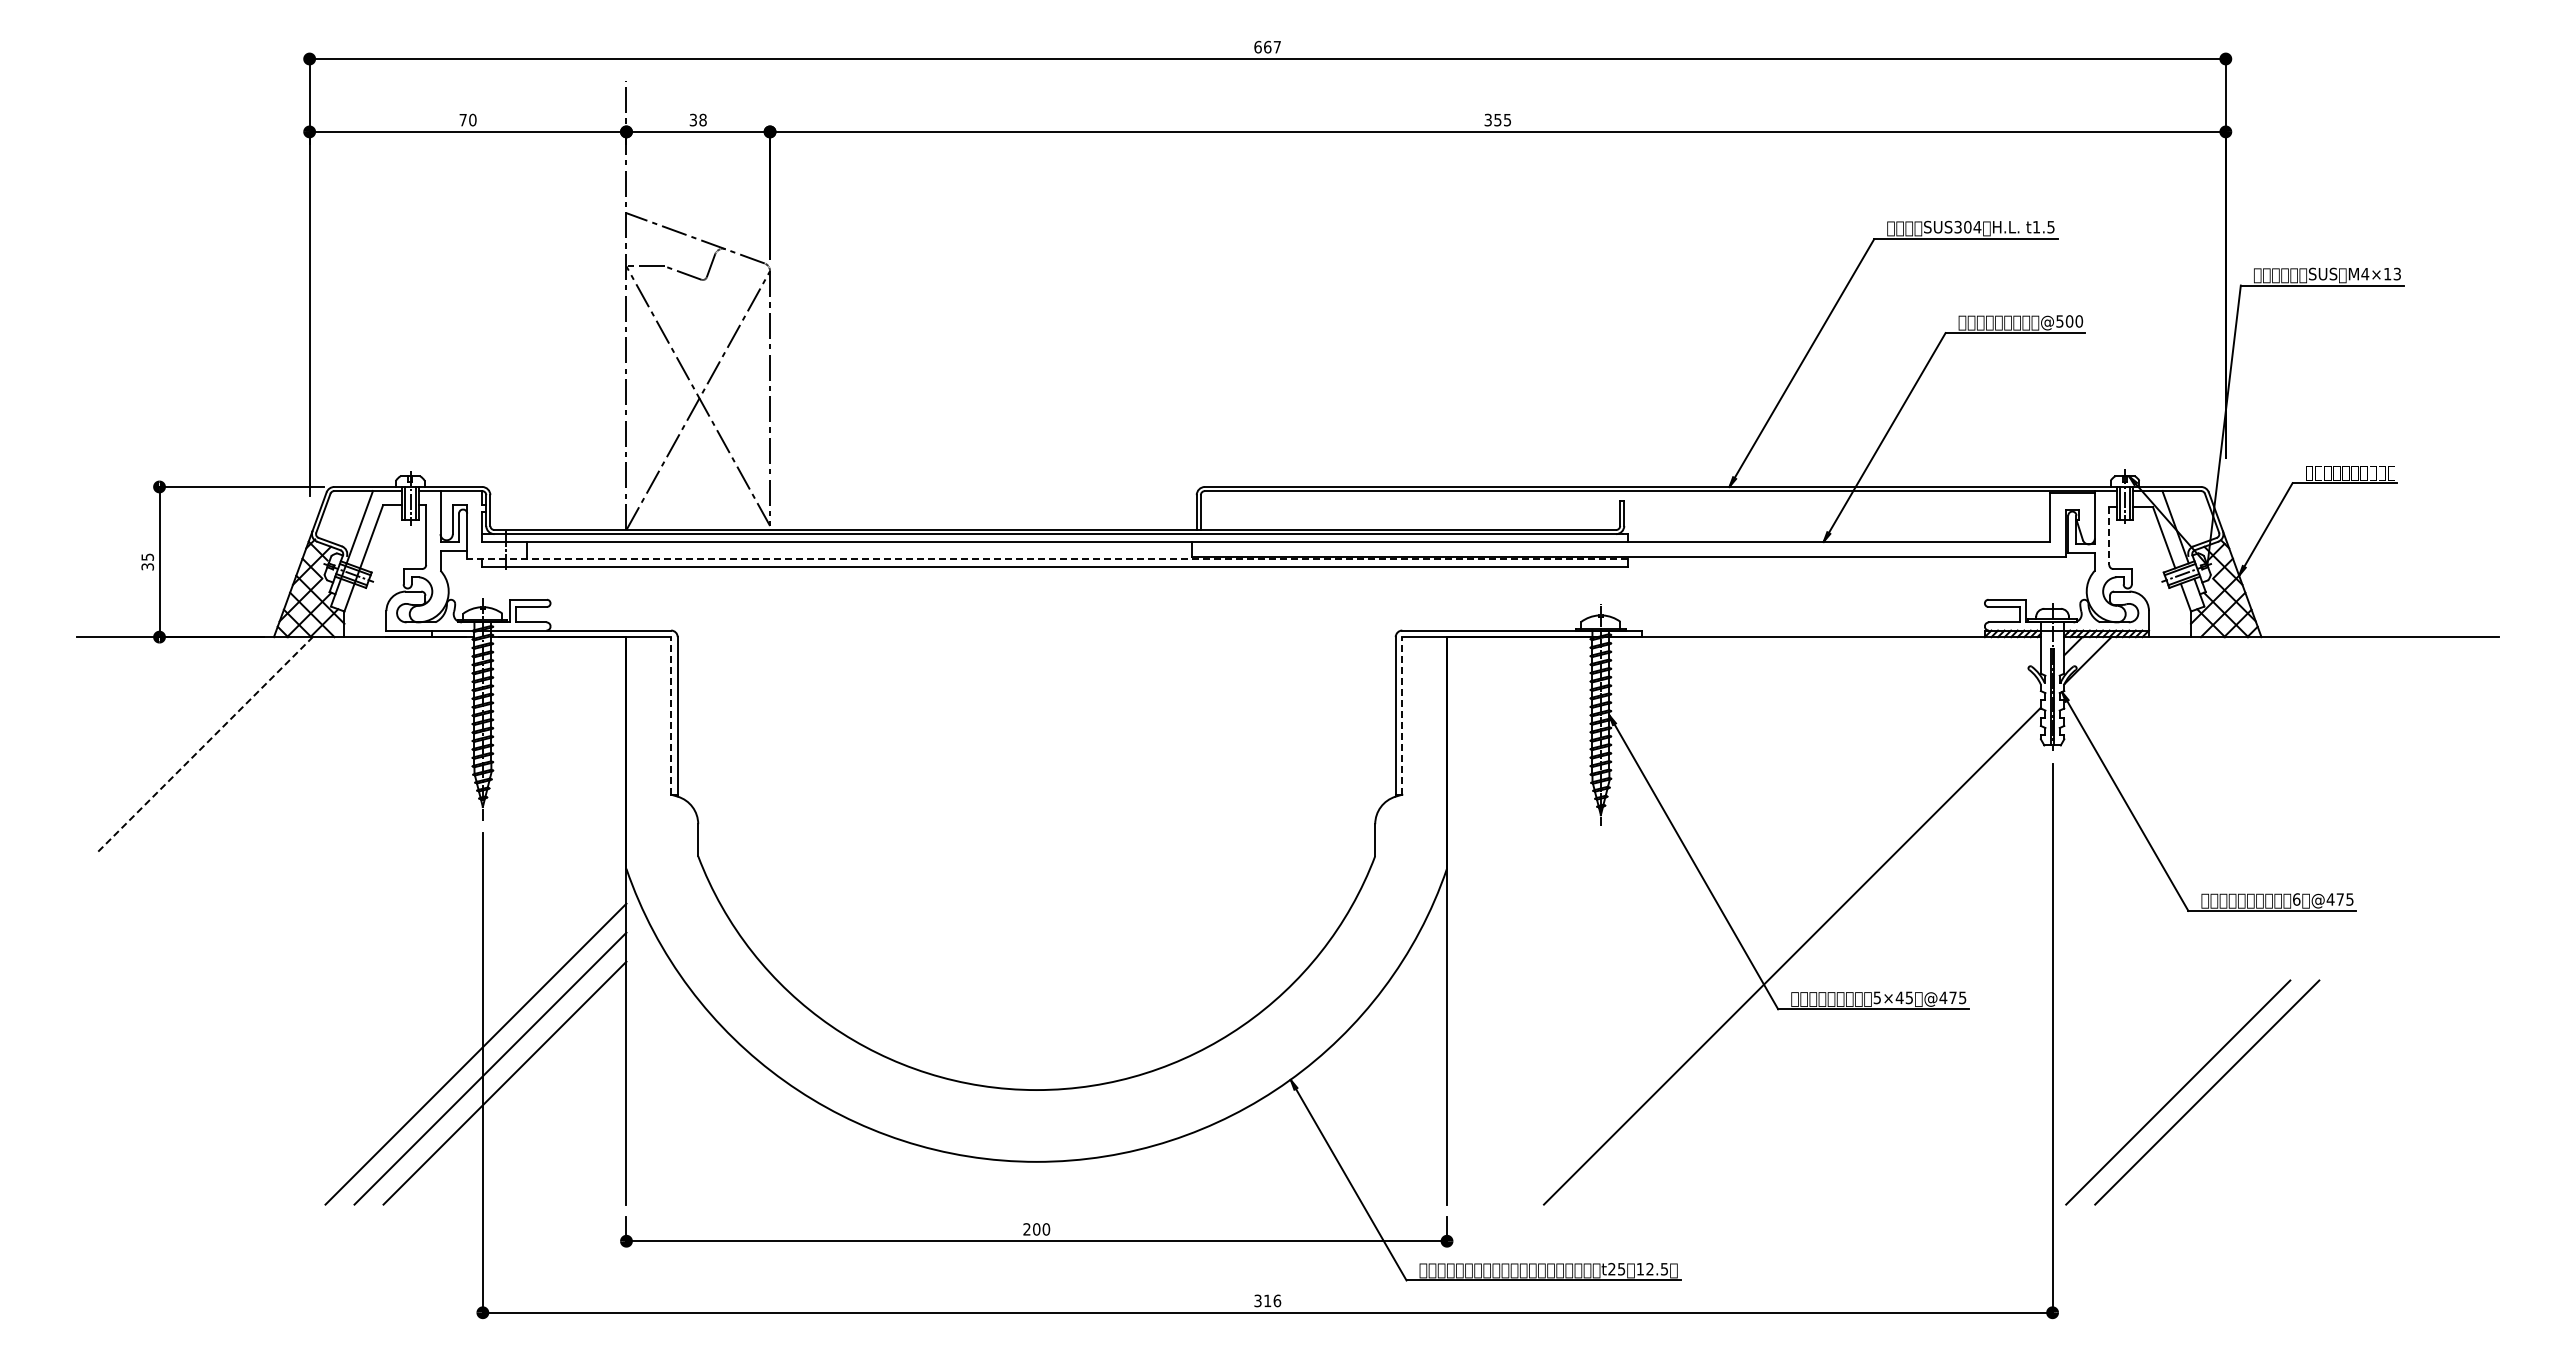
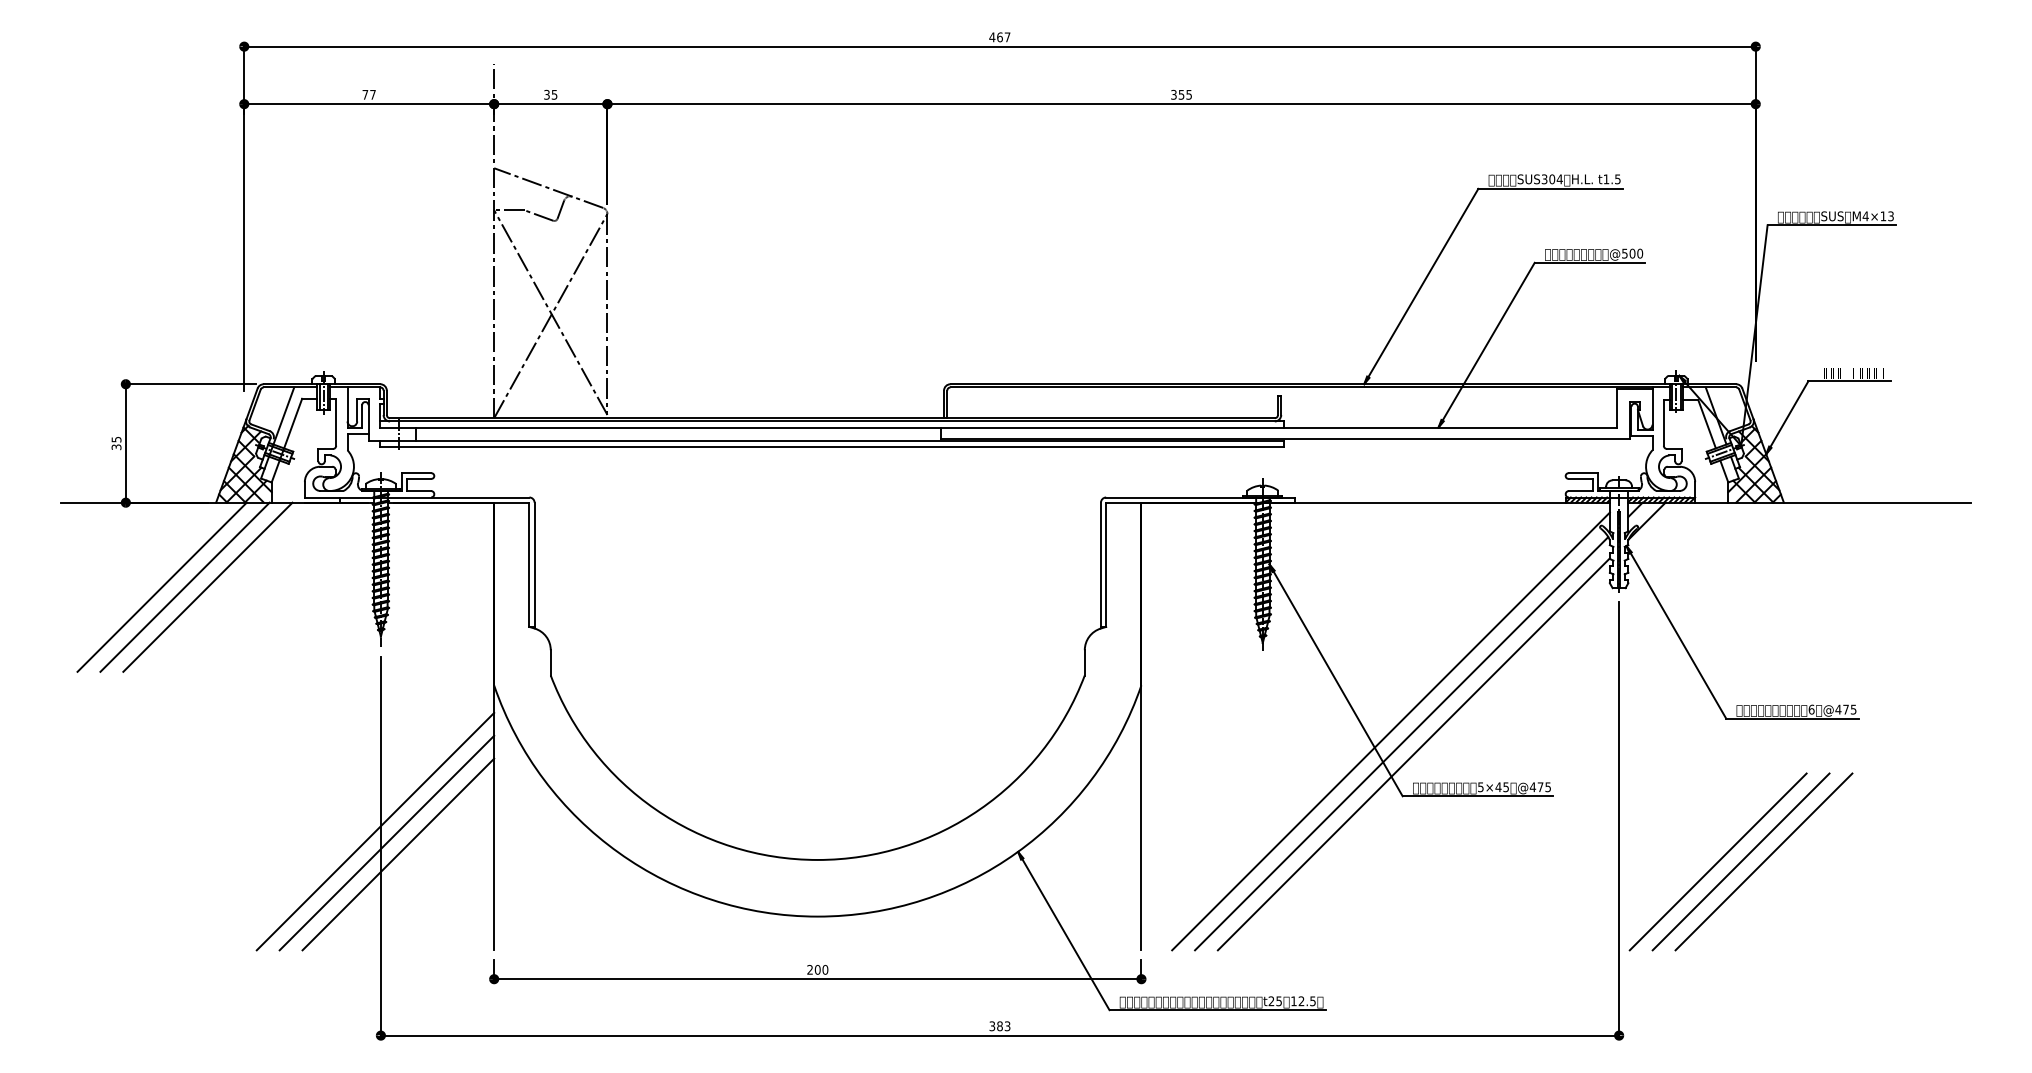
text: (1257, 46) -> (991, 36), 667 -> 467
text: (472, 119) -> (372, 94), 70 -> 77
text: (702, 119) -> (554, 94), 38 -> 35
line: (2109, 536) -> (1663, 423), dashed -> solid
line: (1046, 558) -> (825, 440), dashed -> solid
line: (671, 715) -> (529, 564), dashed -> solid
line: (1402, 715) -> (1106, 564), dashed -> solid
line: (205, 744) -> (162, 587), dashed -> solid
line: (234, 744) -> (184, 587), added
line: (263, 744) -> (207, 587), added
line: (1762, 926) -> (1390, 730), added
line: (1776, 942) -> (1401, 743), added
line: (2236, 1092) -> (1764, 861), added
text: (1272, 1300) -> (1003, 1025), 316 -> 383

